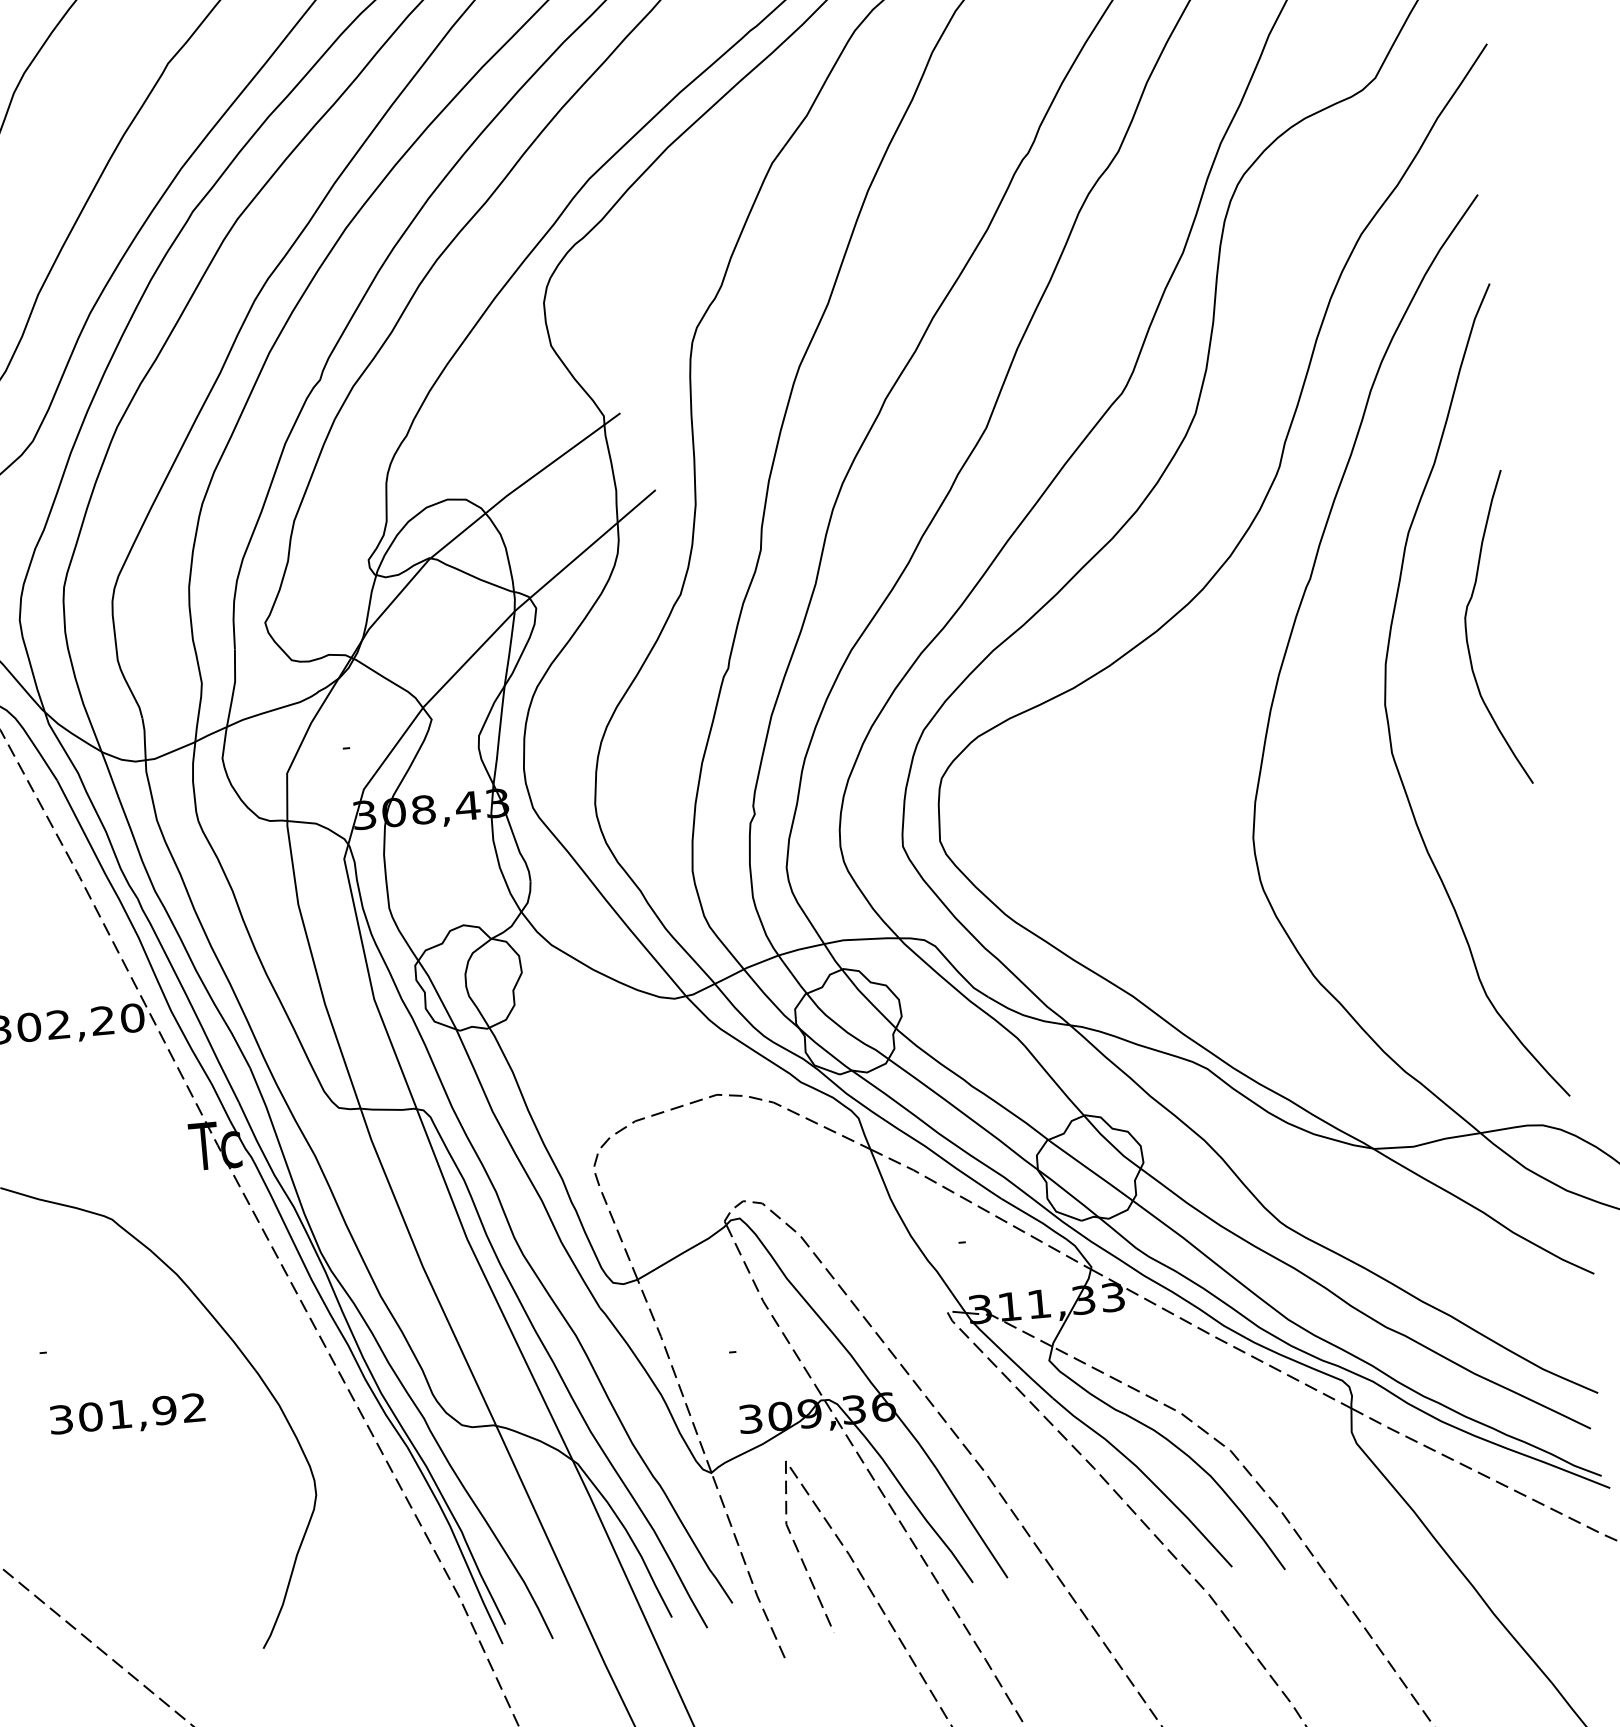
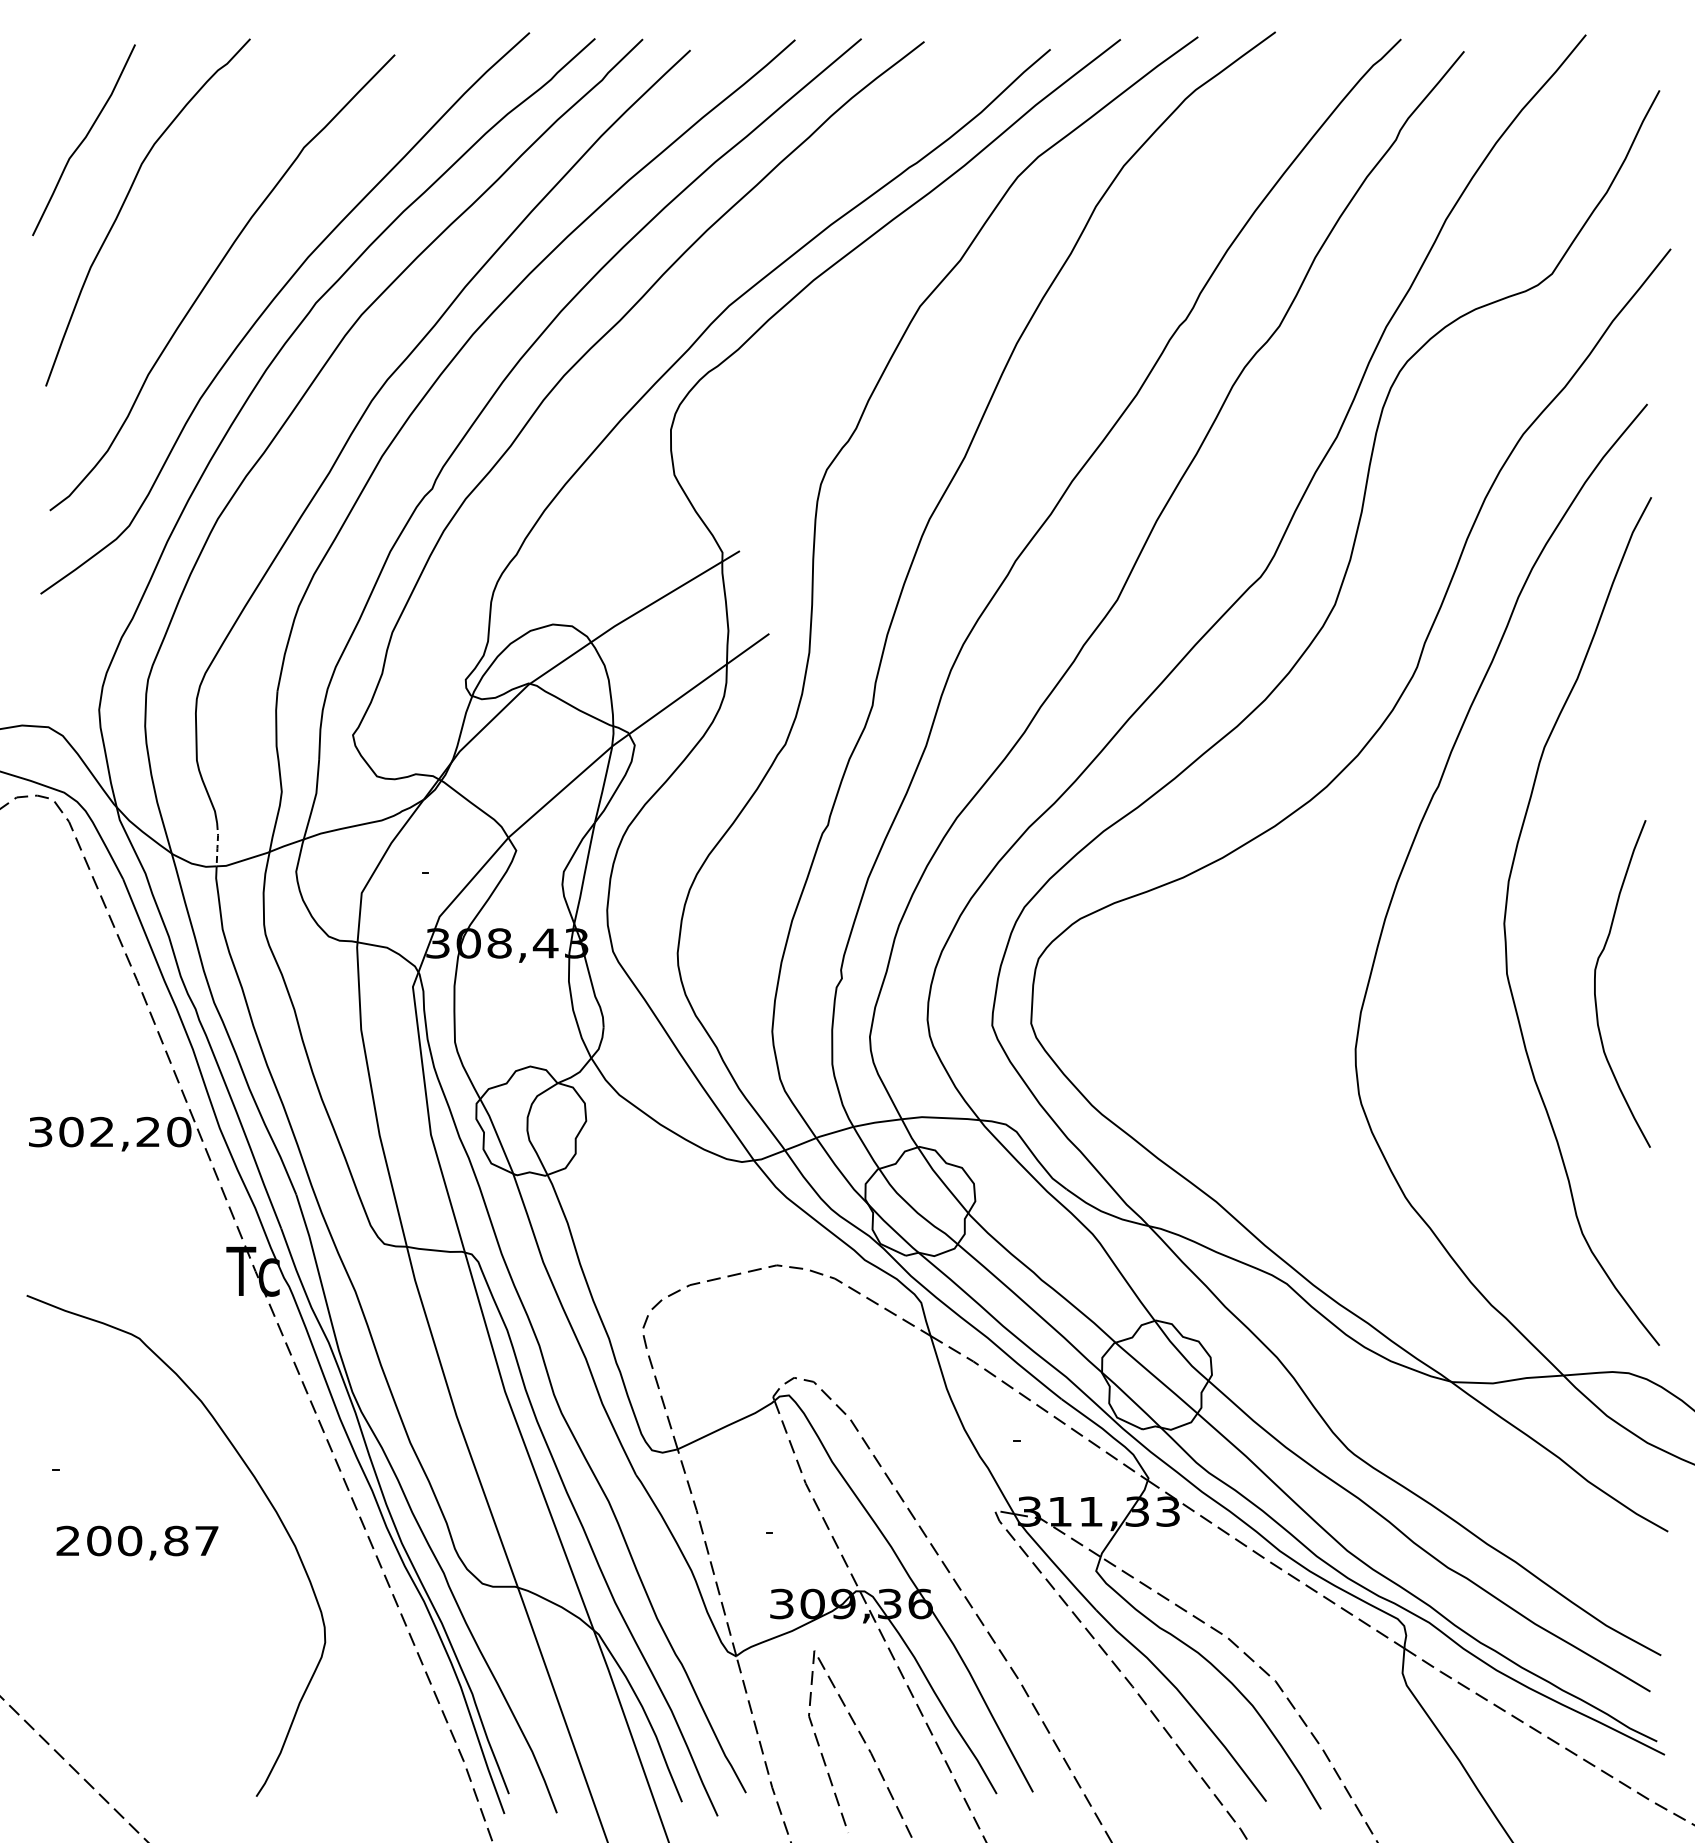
curve: (1466, 630) -> (1595, 983), moved
line: (144, 739) -> (217, 844), solid -> dashed
text: (127, 1413) -> (137, 1540), 301,92 -> 200,87

